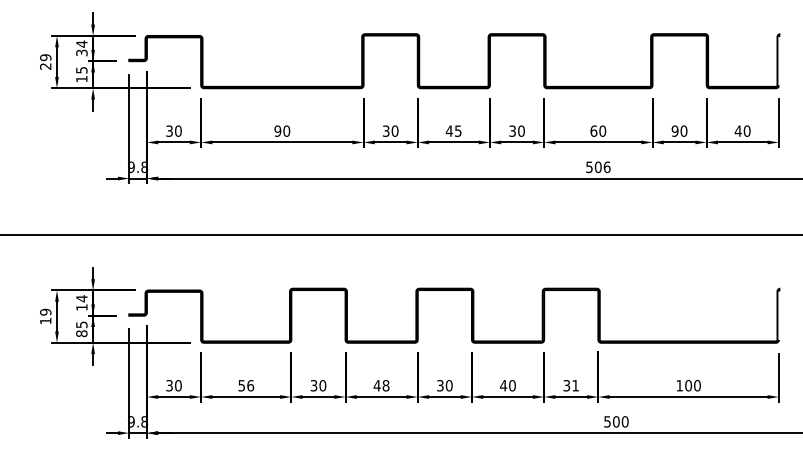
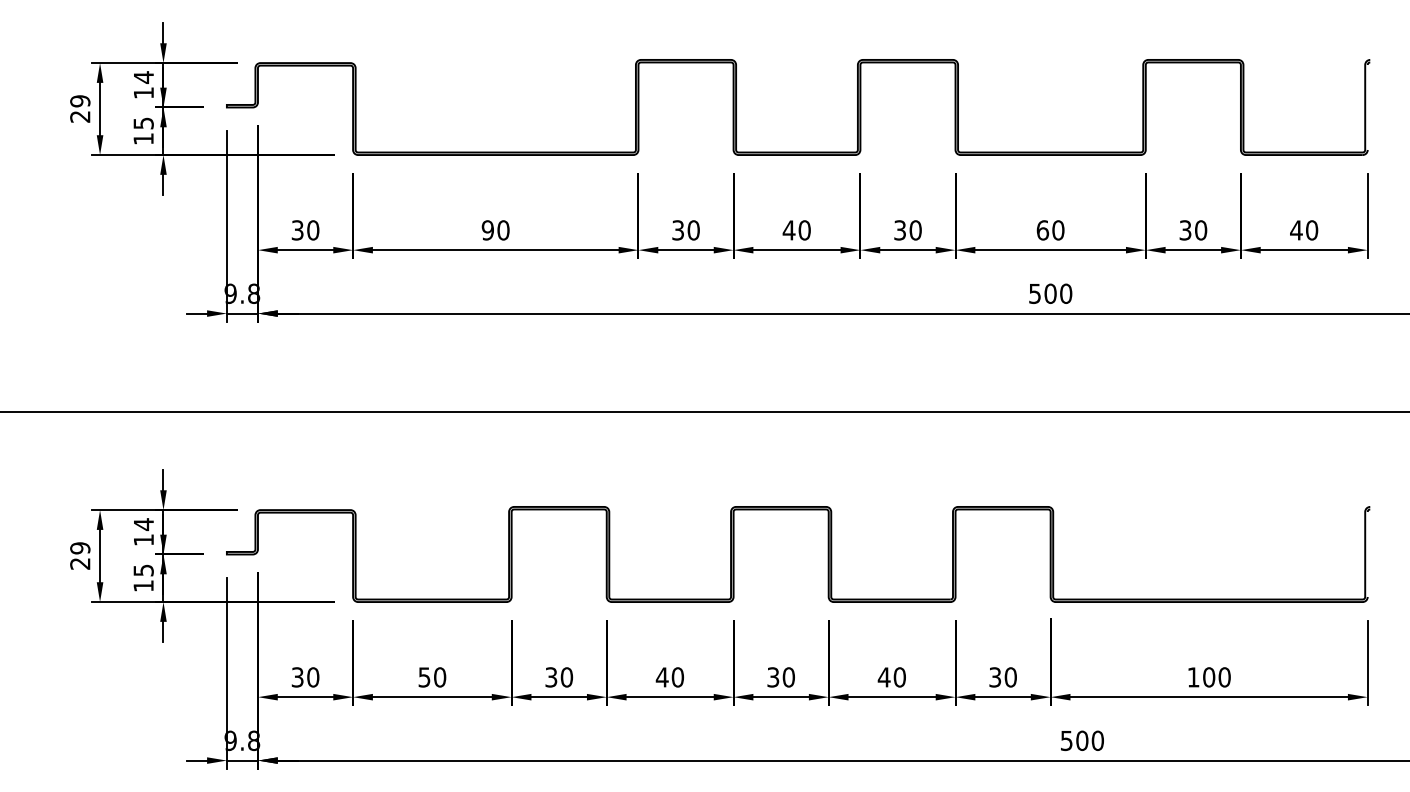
text: (81, 52) -> (143, 92), 34 -> 14
text: (457, 130) -> (803, 229), 45 -> 40
text: (674, 130) -> (1184, 229), 90 -> 30
text: (606, 166) -> (1064, 292), 506 -> 500
text: (45, 321) -> (79, 564), 19 -> 29
text: (81, 333) -> (143, 585), 85 -> 15
text: (250, 385) -> (439, 676), 56 -> 50
text: (385, 385) -> (676, 676), 48 -> 40
text: (575, 385) -> (1010, 676), 31 -> 30

